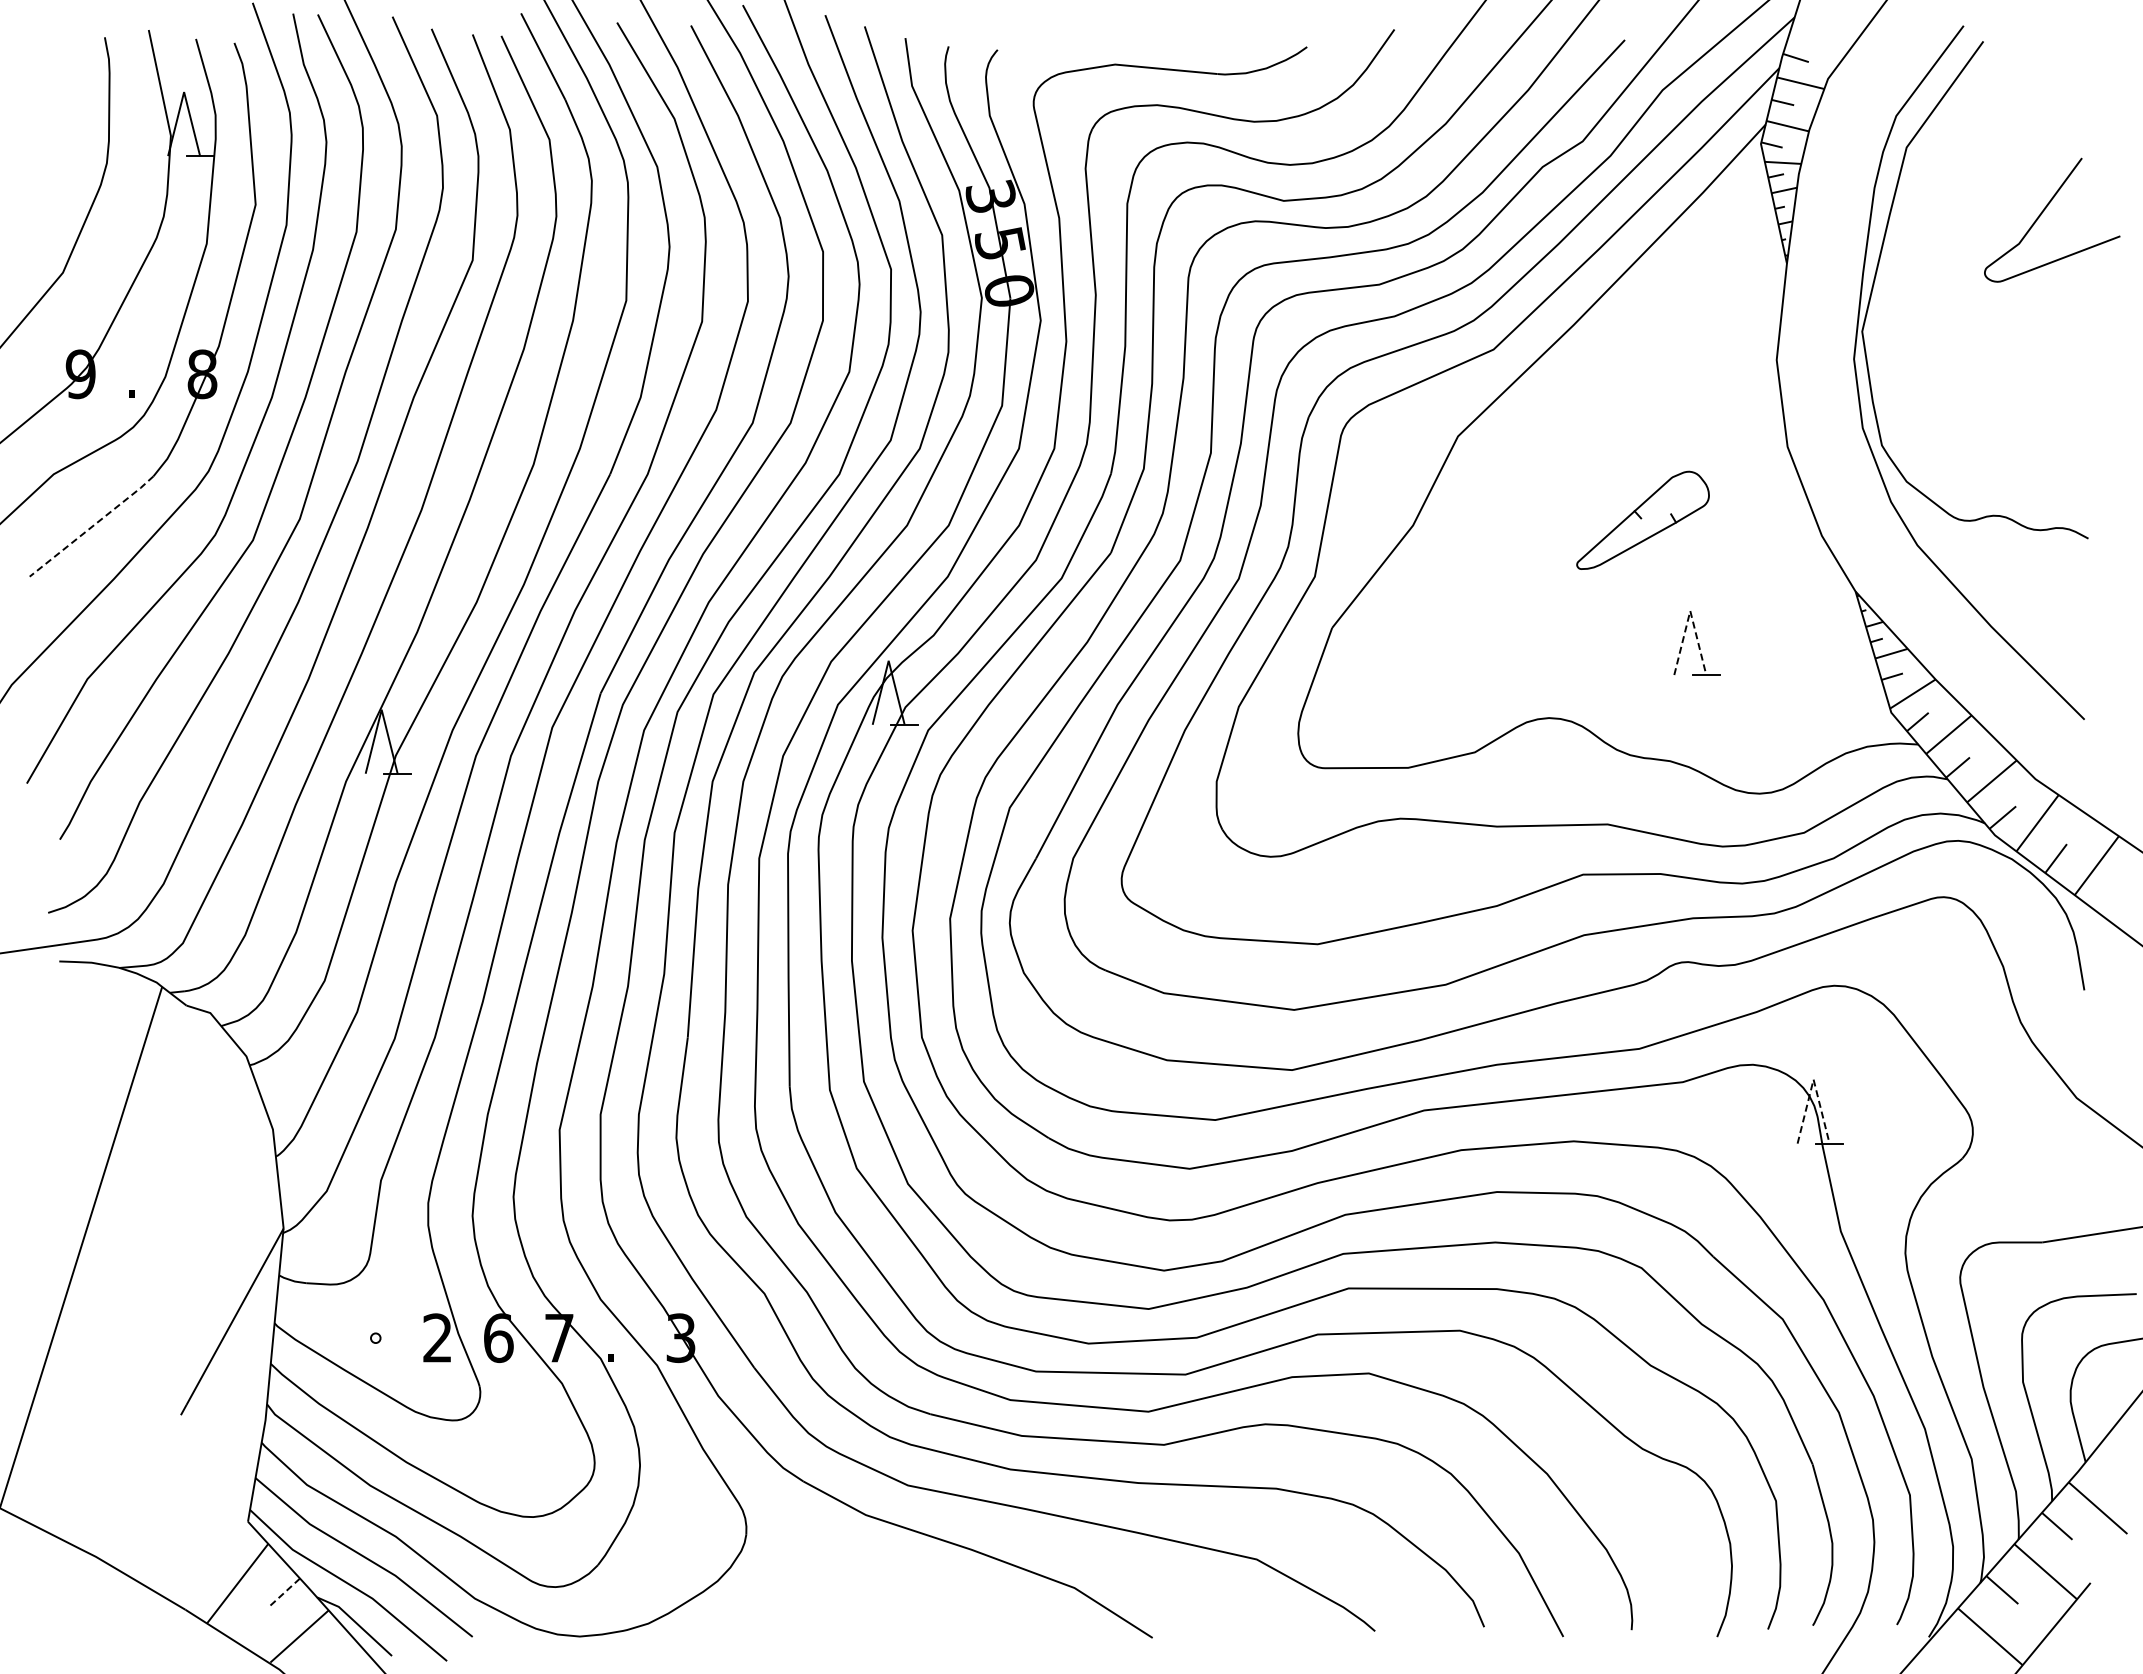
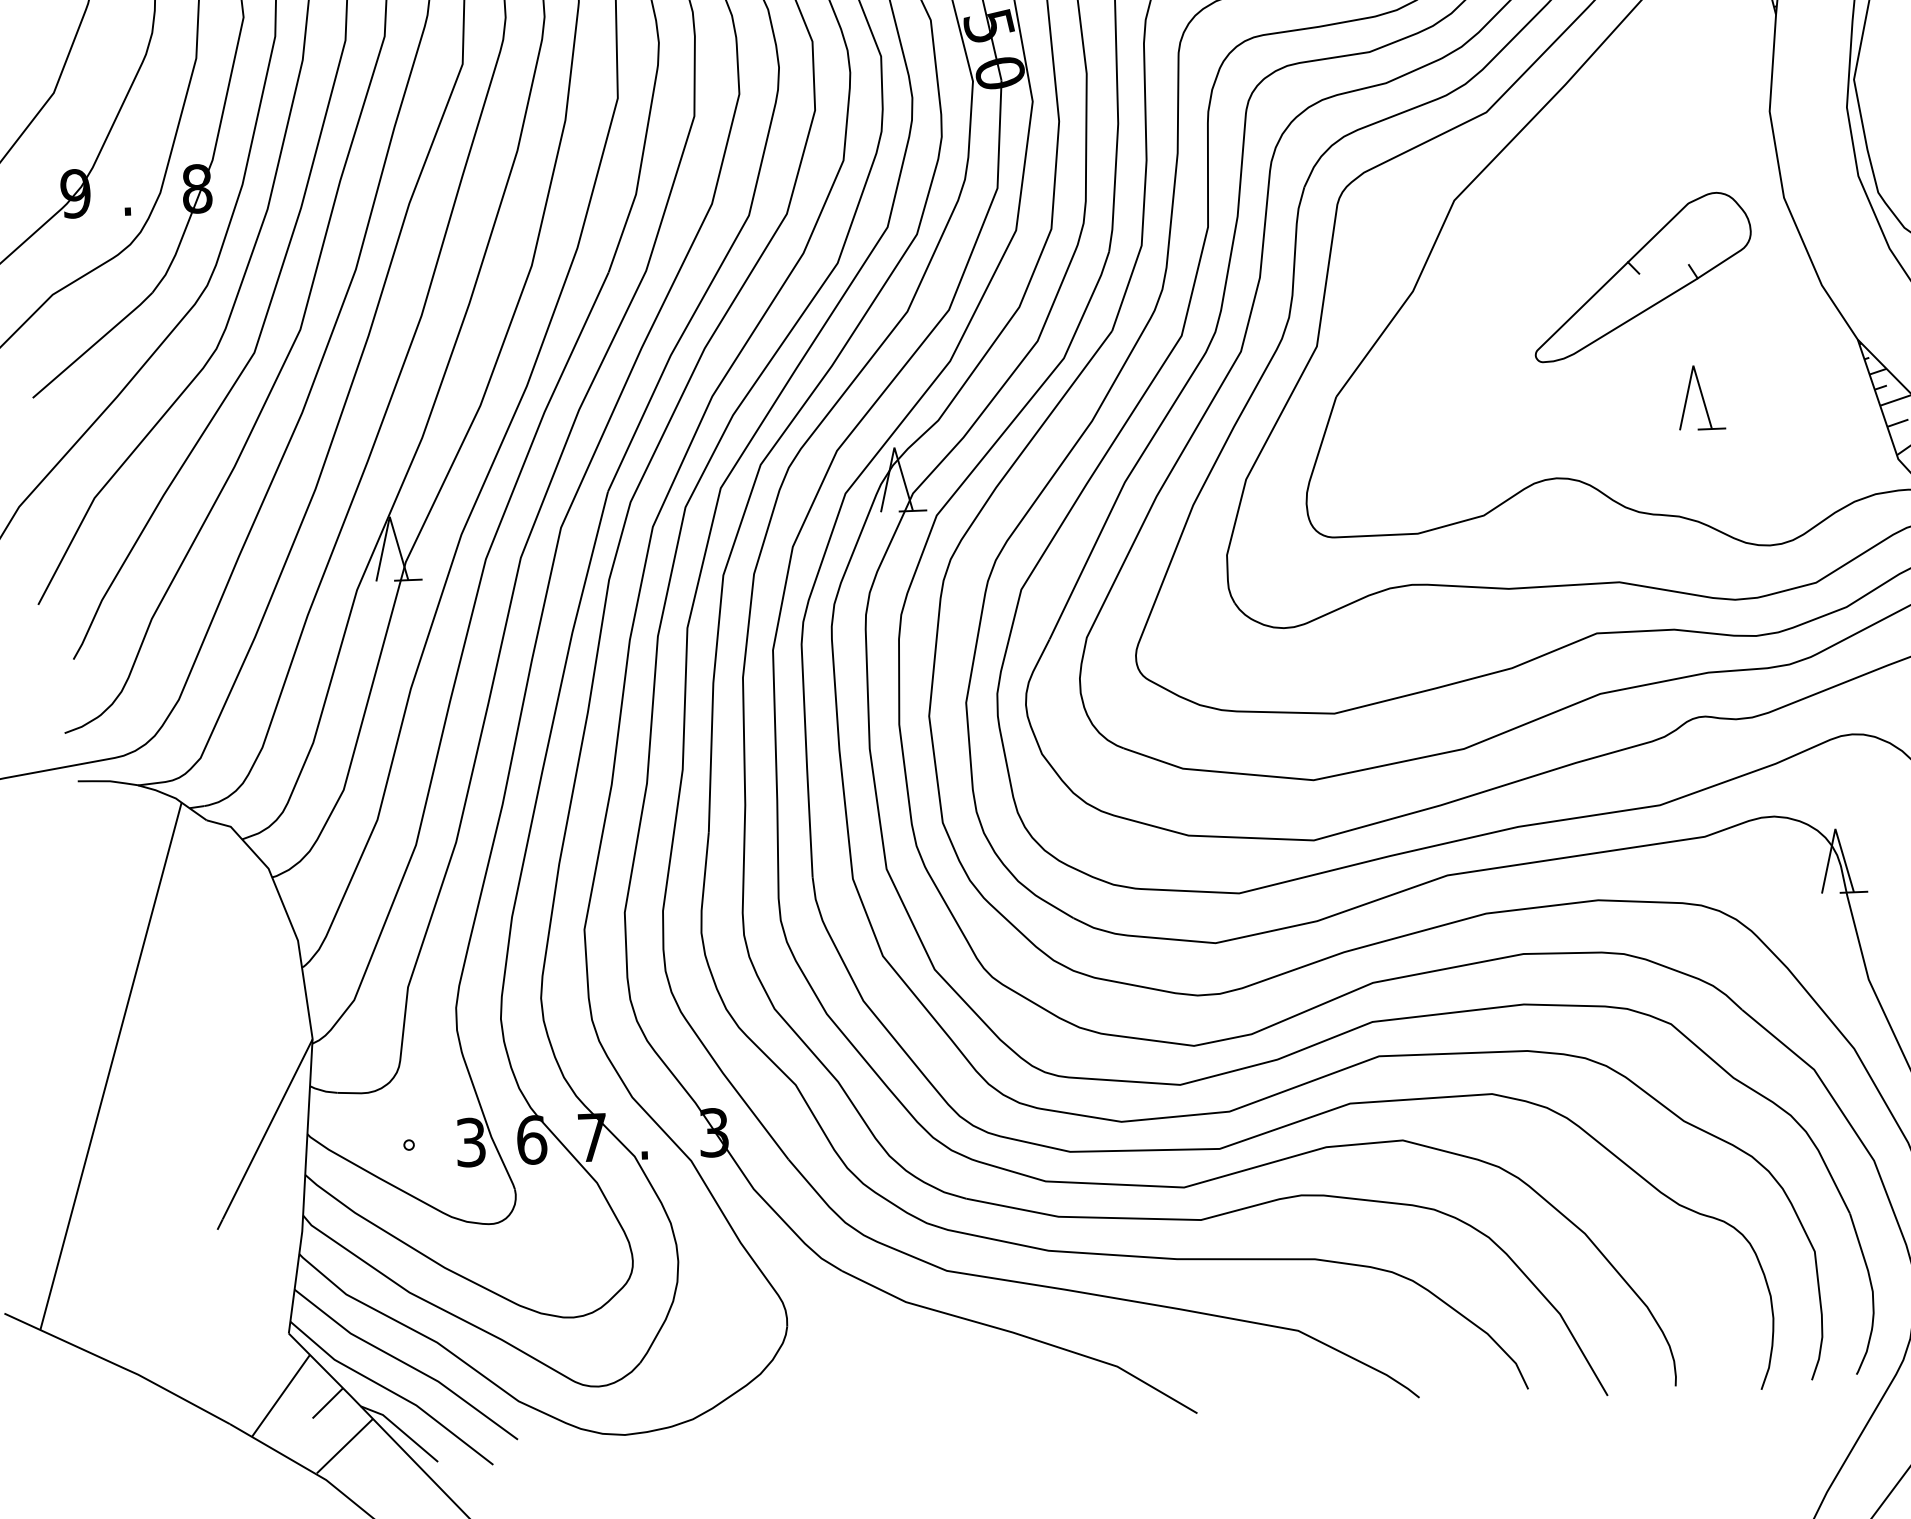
part: (1642, 520) -> (1642, 277), size x1.67
line: (92, 526) -> (93, 345), dashed -> solid
line: (1690, 611) -> (1693, 366), dashed -> solid
line: (1813, 1079) -> (1835, 828), dashed -> solid
text: (437, 1338) -> (470, 1142), 2 -> 3
line: (283, 1593) -> (327, 1403), dashed -> solid

